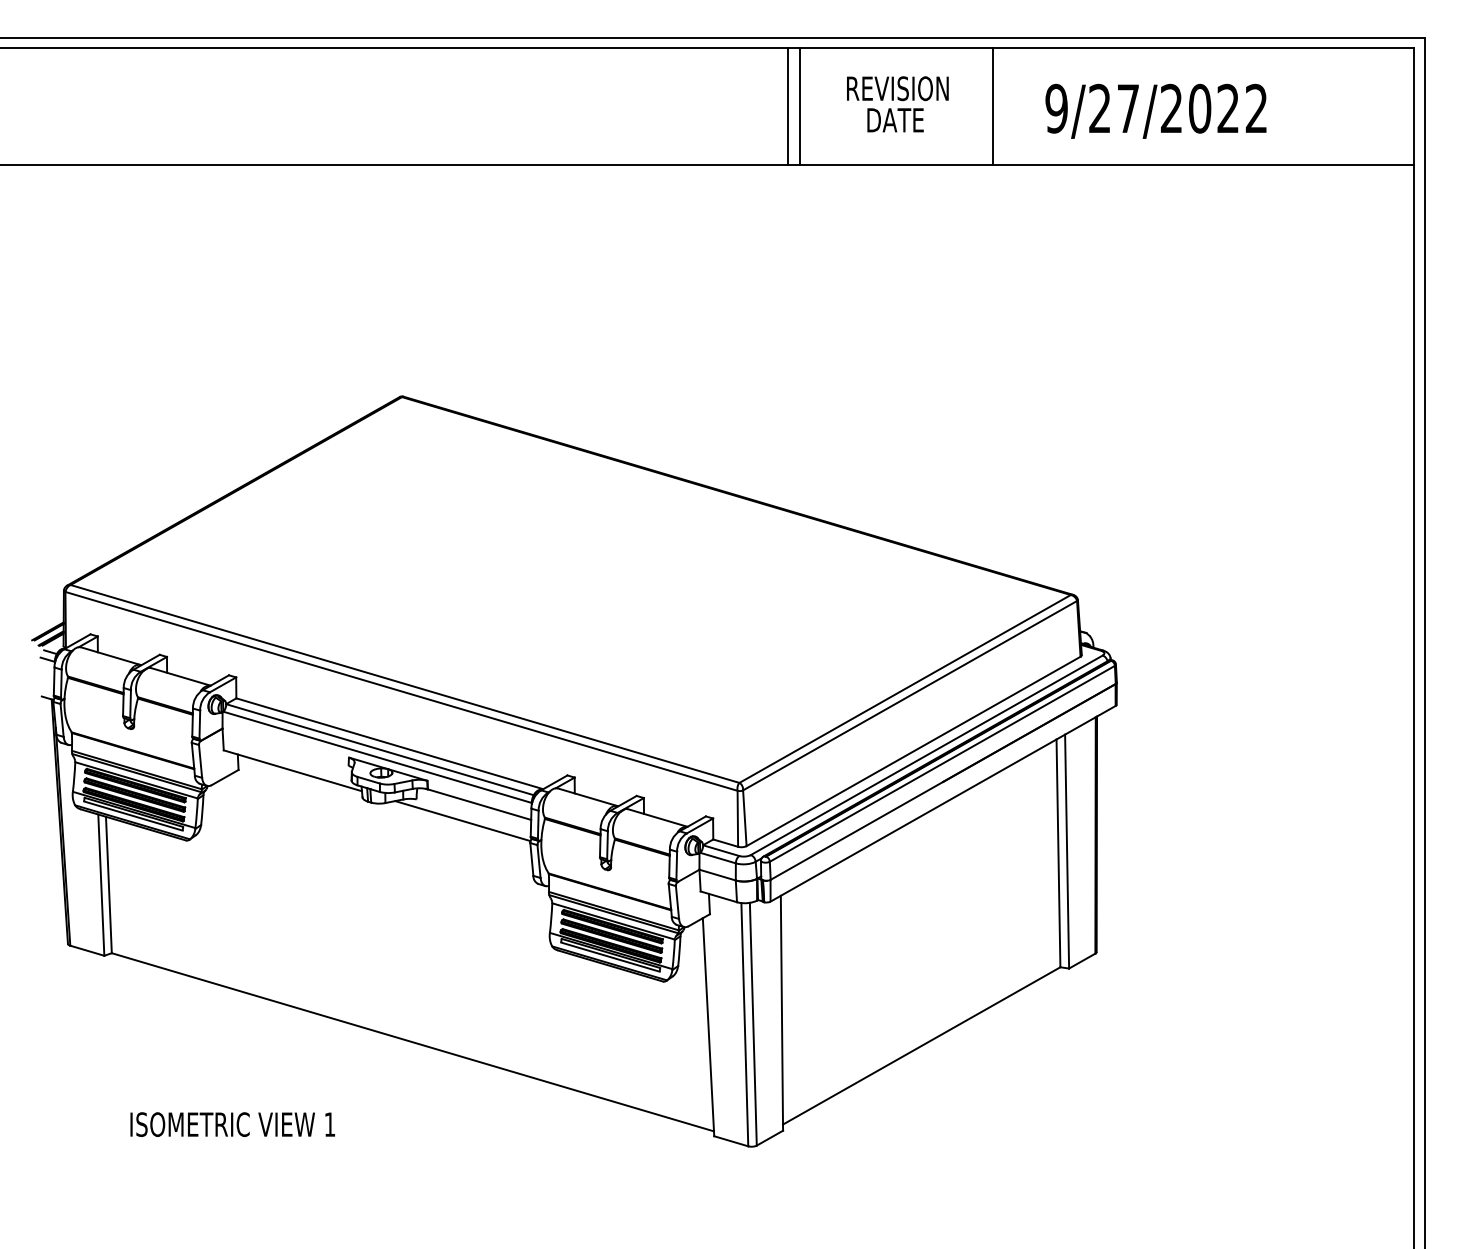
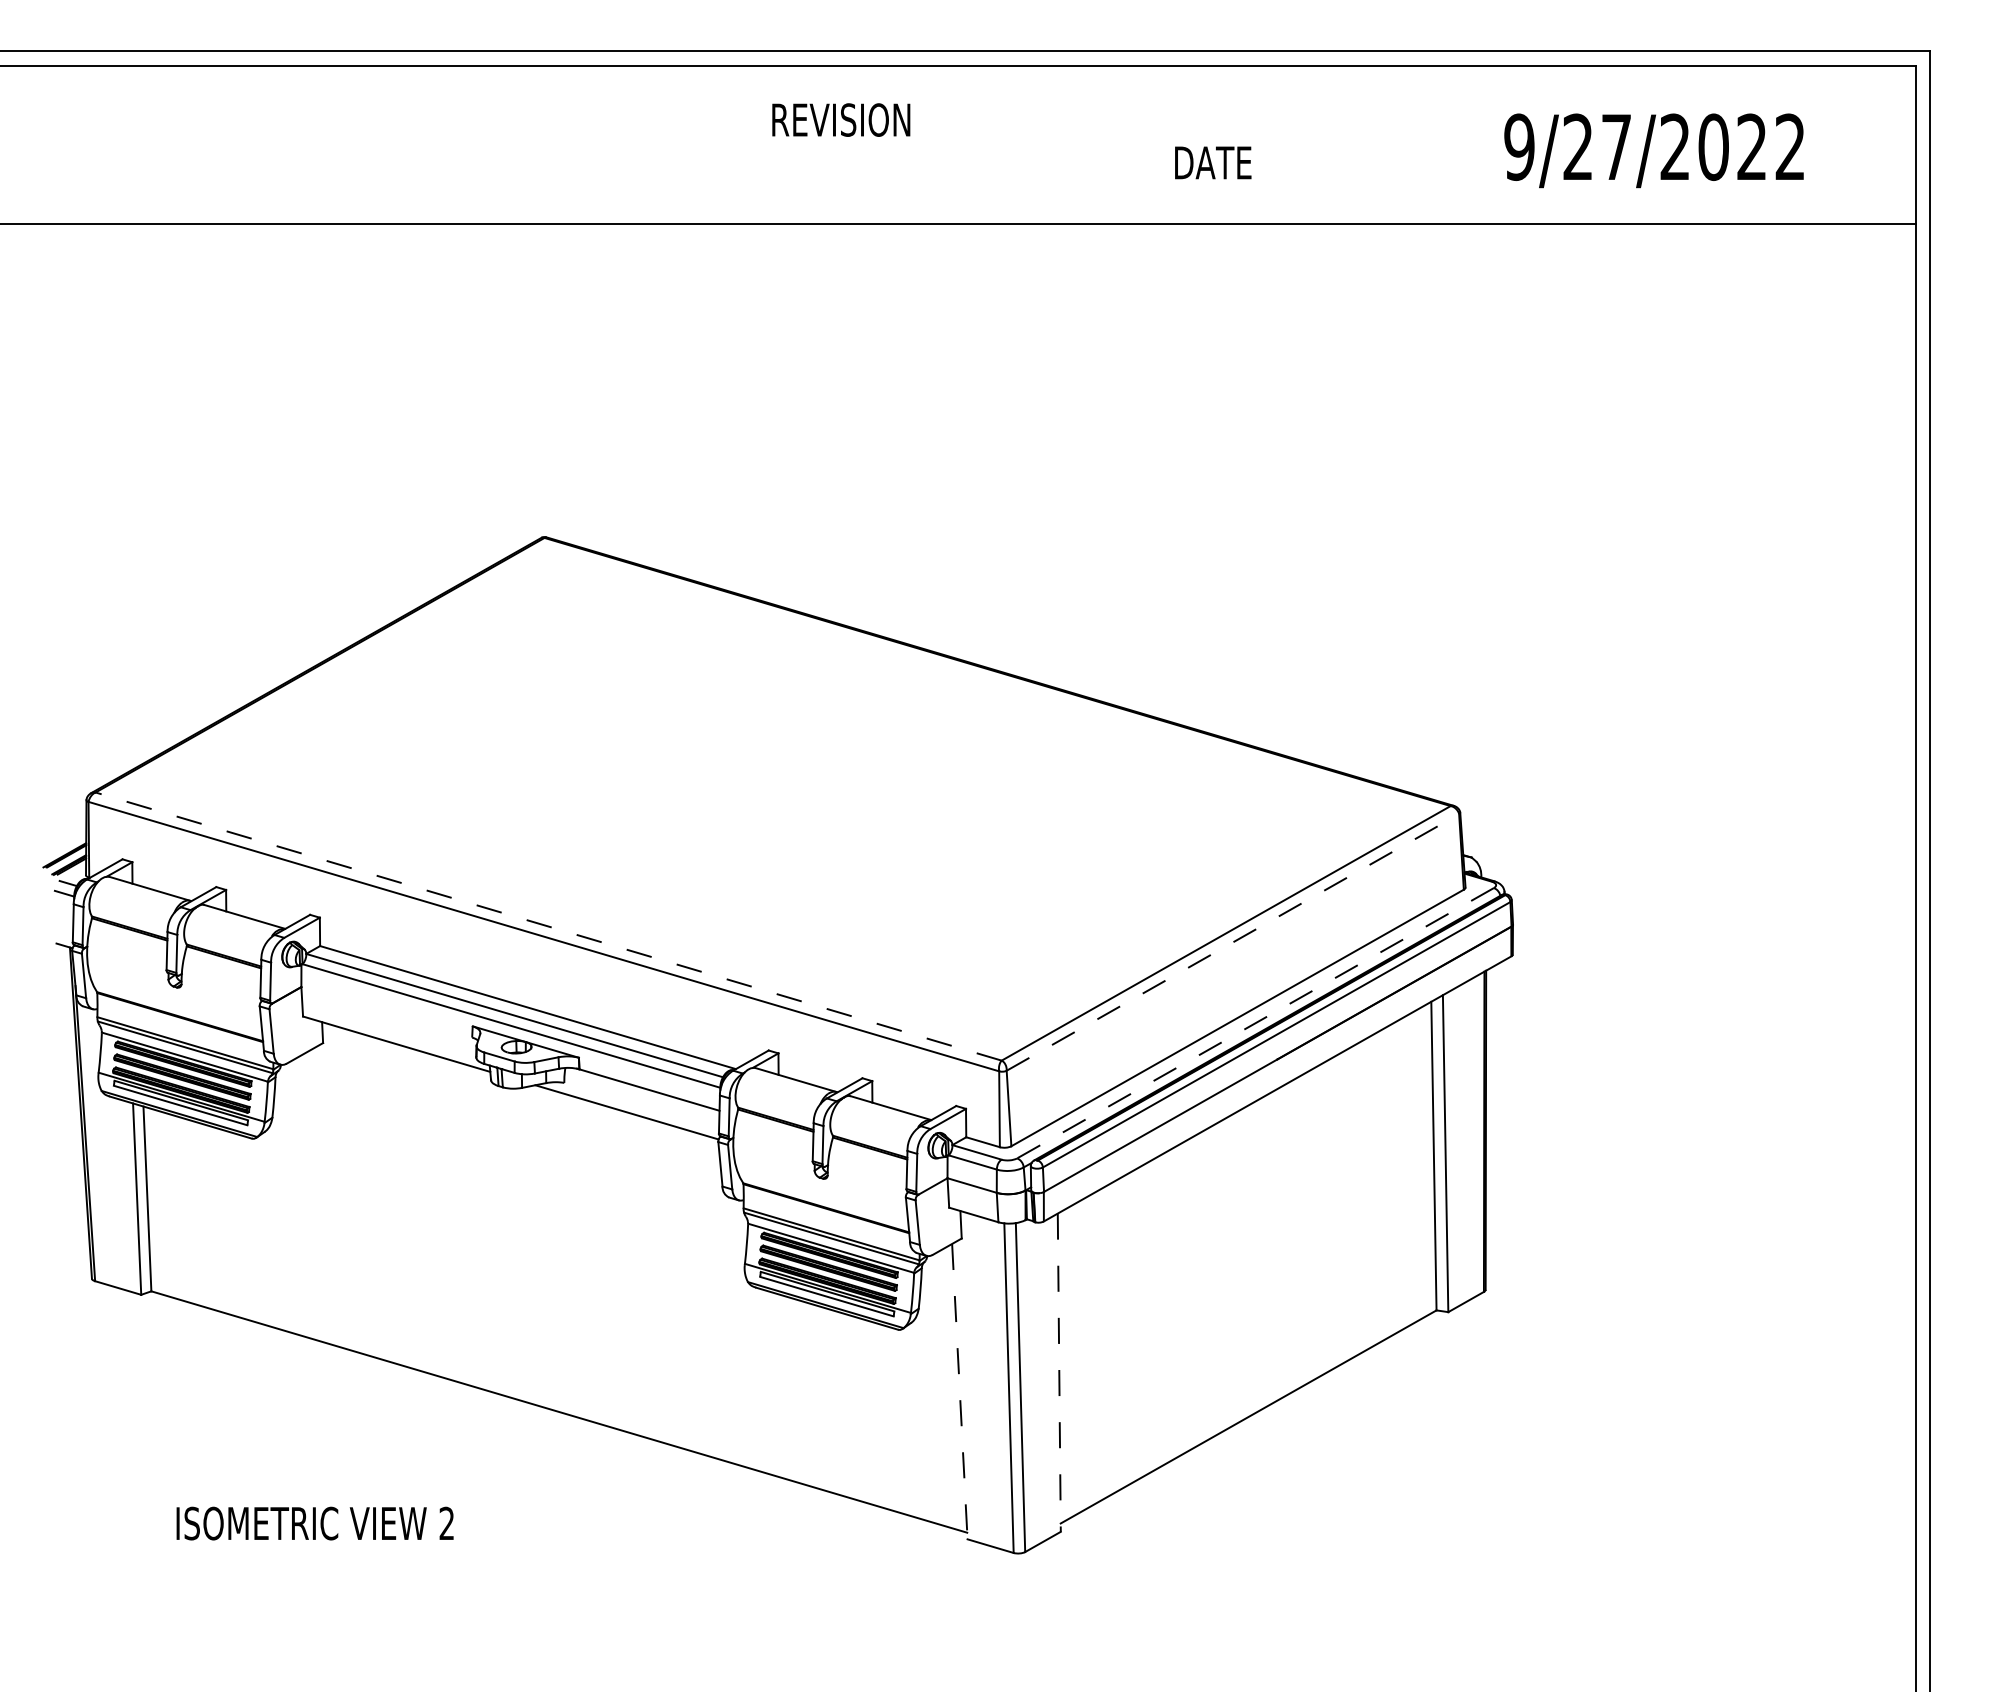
text: (897, 88) -> (841, 119), moved
line: (788, 106) -> (1067, 144), removed
line: (800, 106) -> (1084, 144), removed
line: (993, 106) -> (1345, 144), removed
text: (1155, 111) -> (1653, 150), moved
line: (404, 683) -> (548, 926), solid -> dashed
line: (910, 695) -> (1233, 942), solid -> dashed
line: (926, 755) -> (1255, 1023), solid -> dashed
line: (782, 1013) -> (1059, 1373), solid -> dashed
line: (708, 1027) -> (959, 1391), solid -> dashed
text: (329, 1123) -> (446, 1522), 1 -> 2

